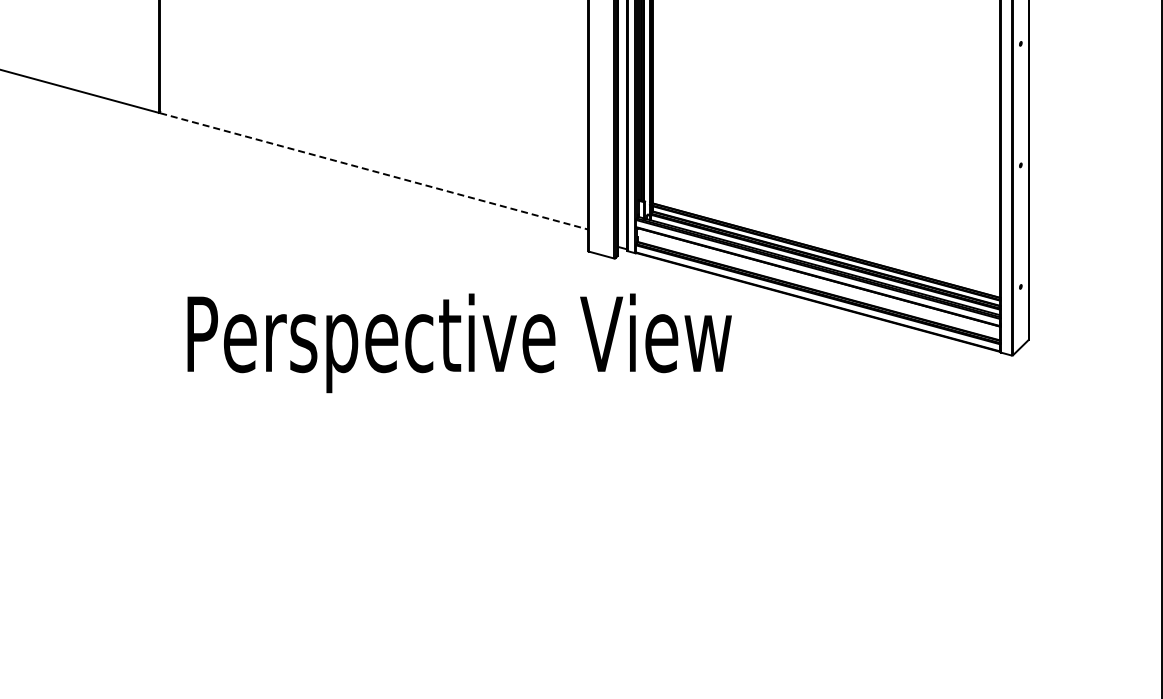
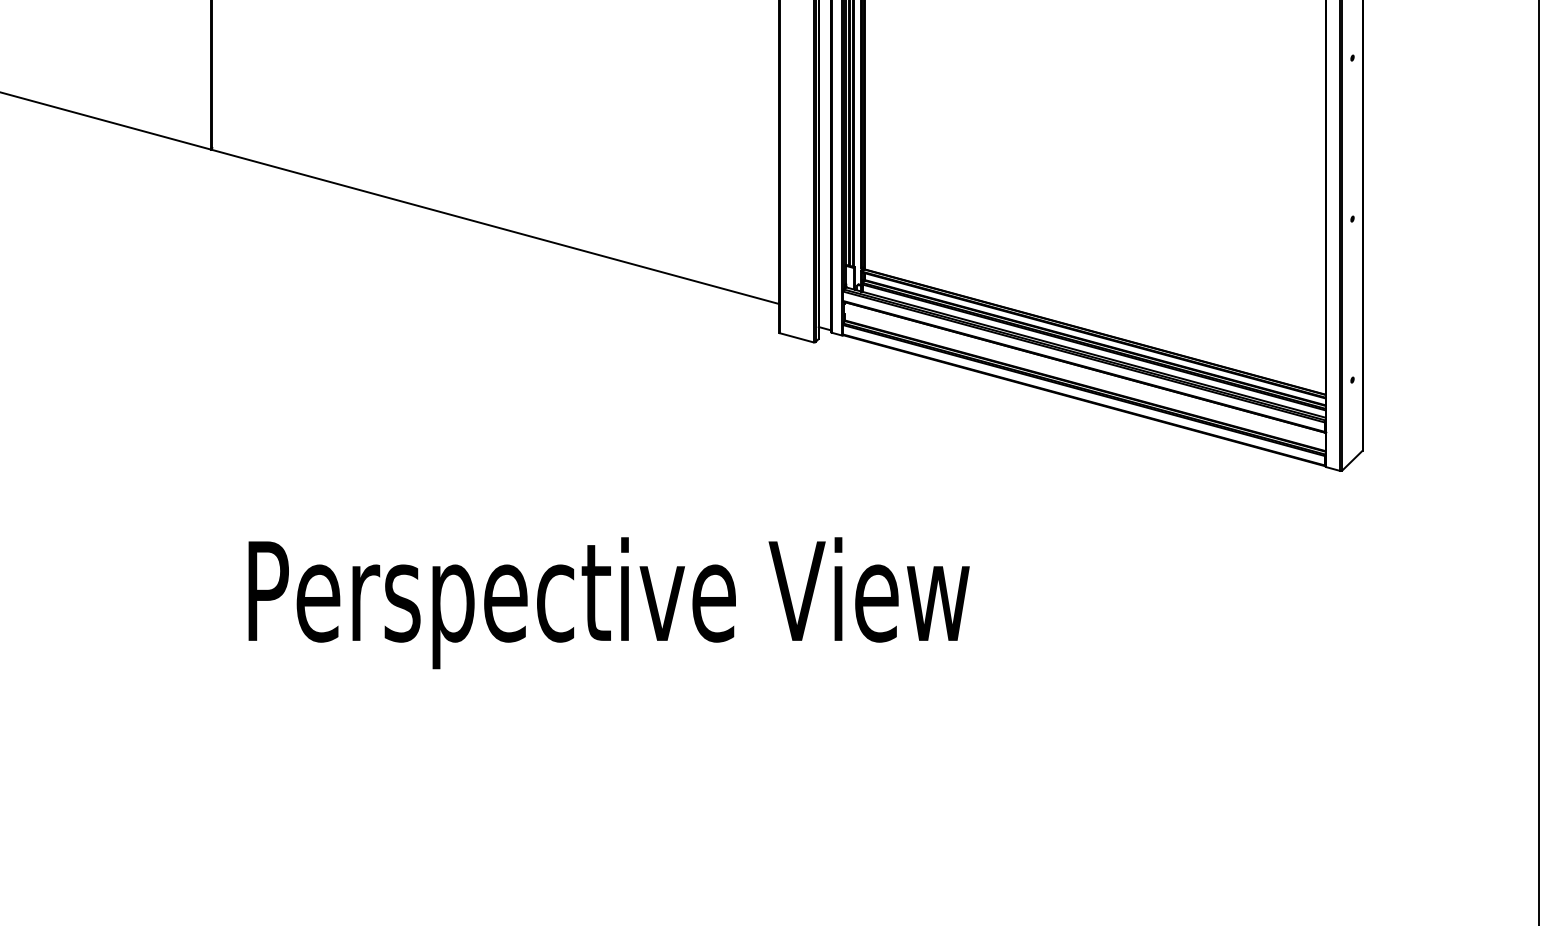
line: (374, 171) -> (496, 227), dashed -> solid
text: (459, 343) -> (608, 603), moved

